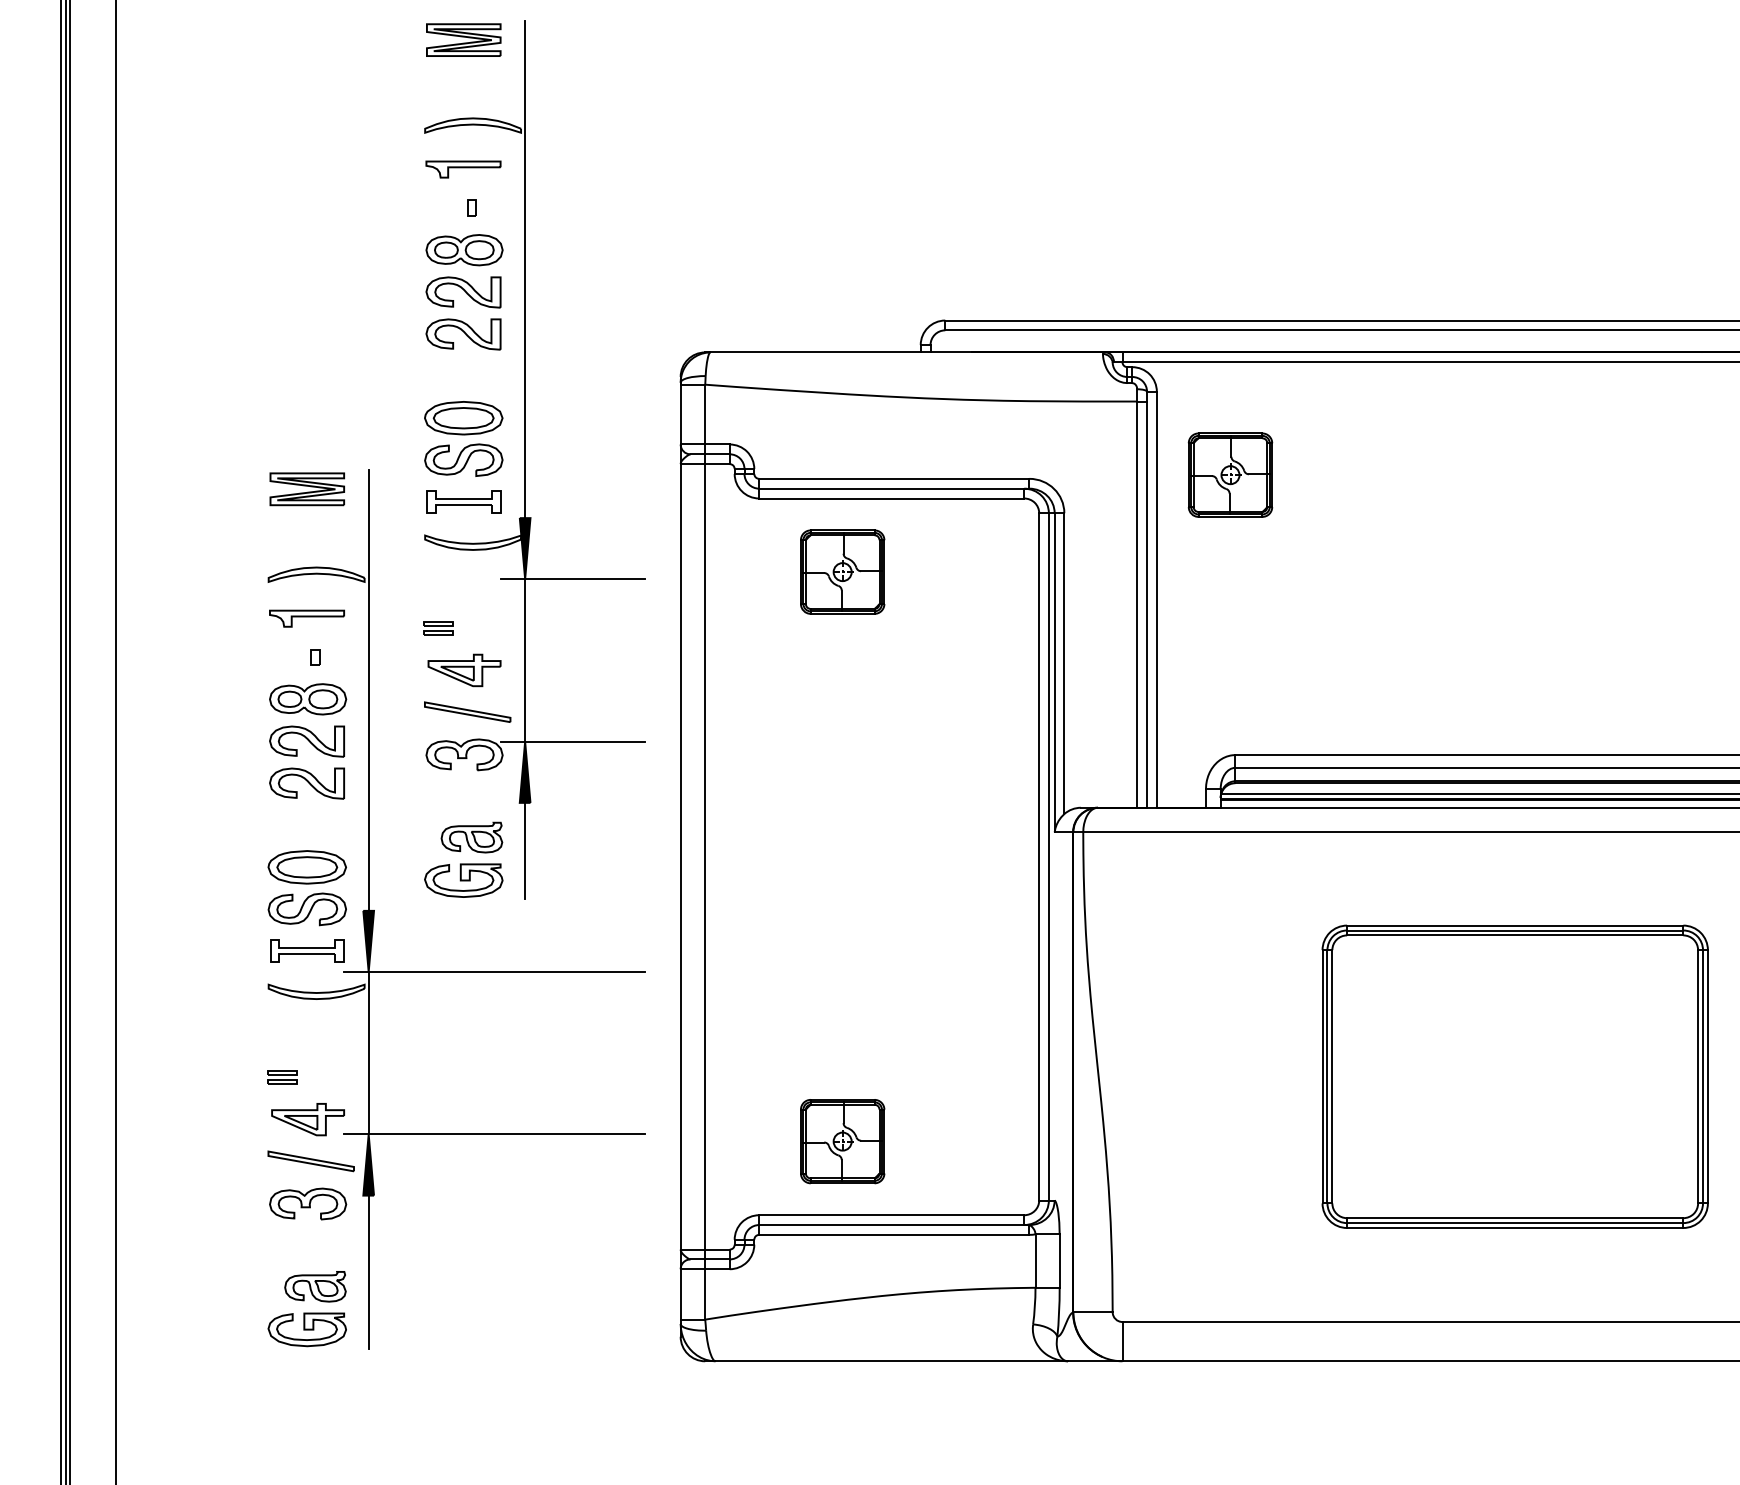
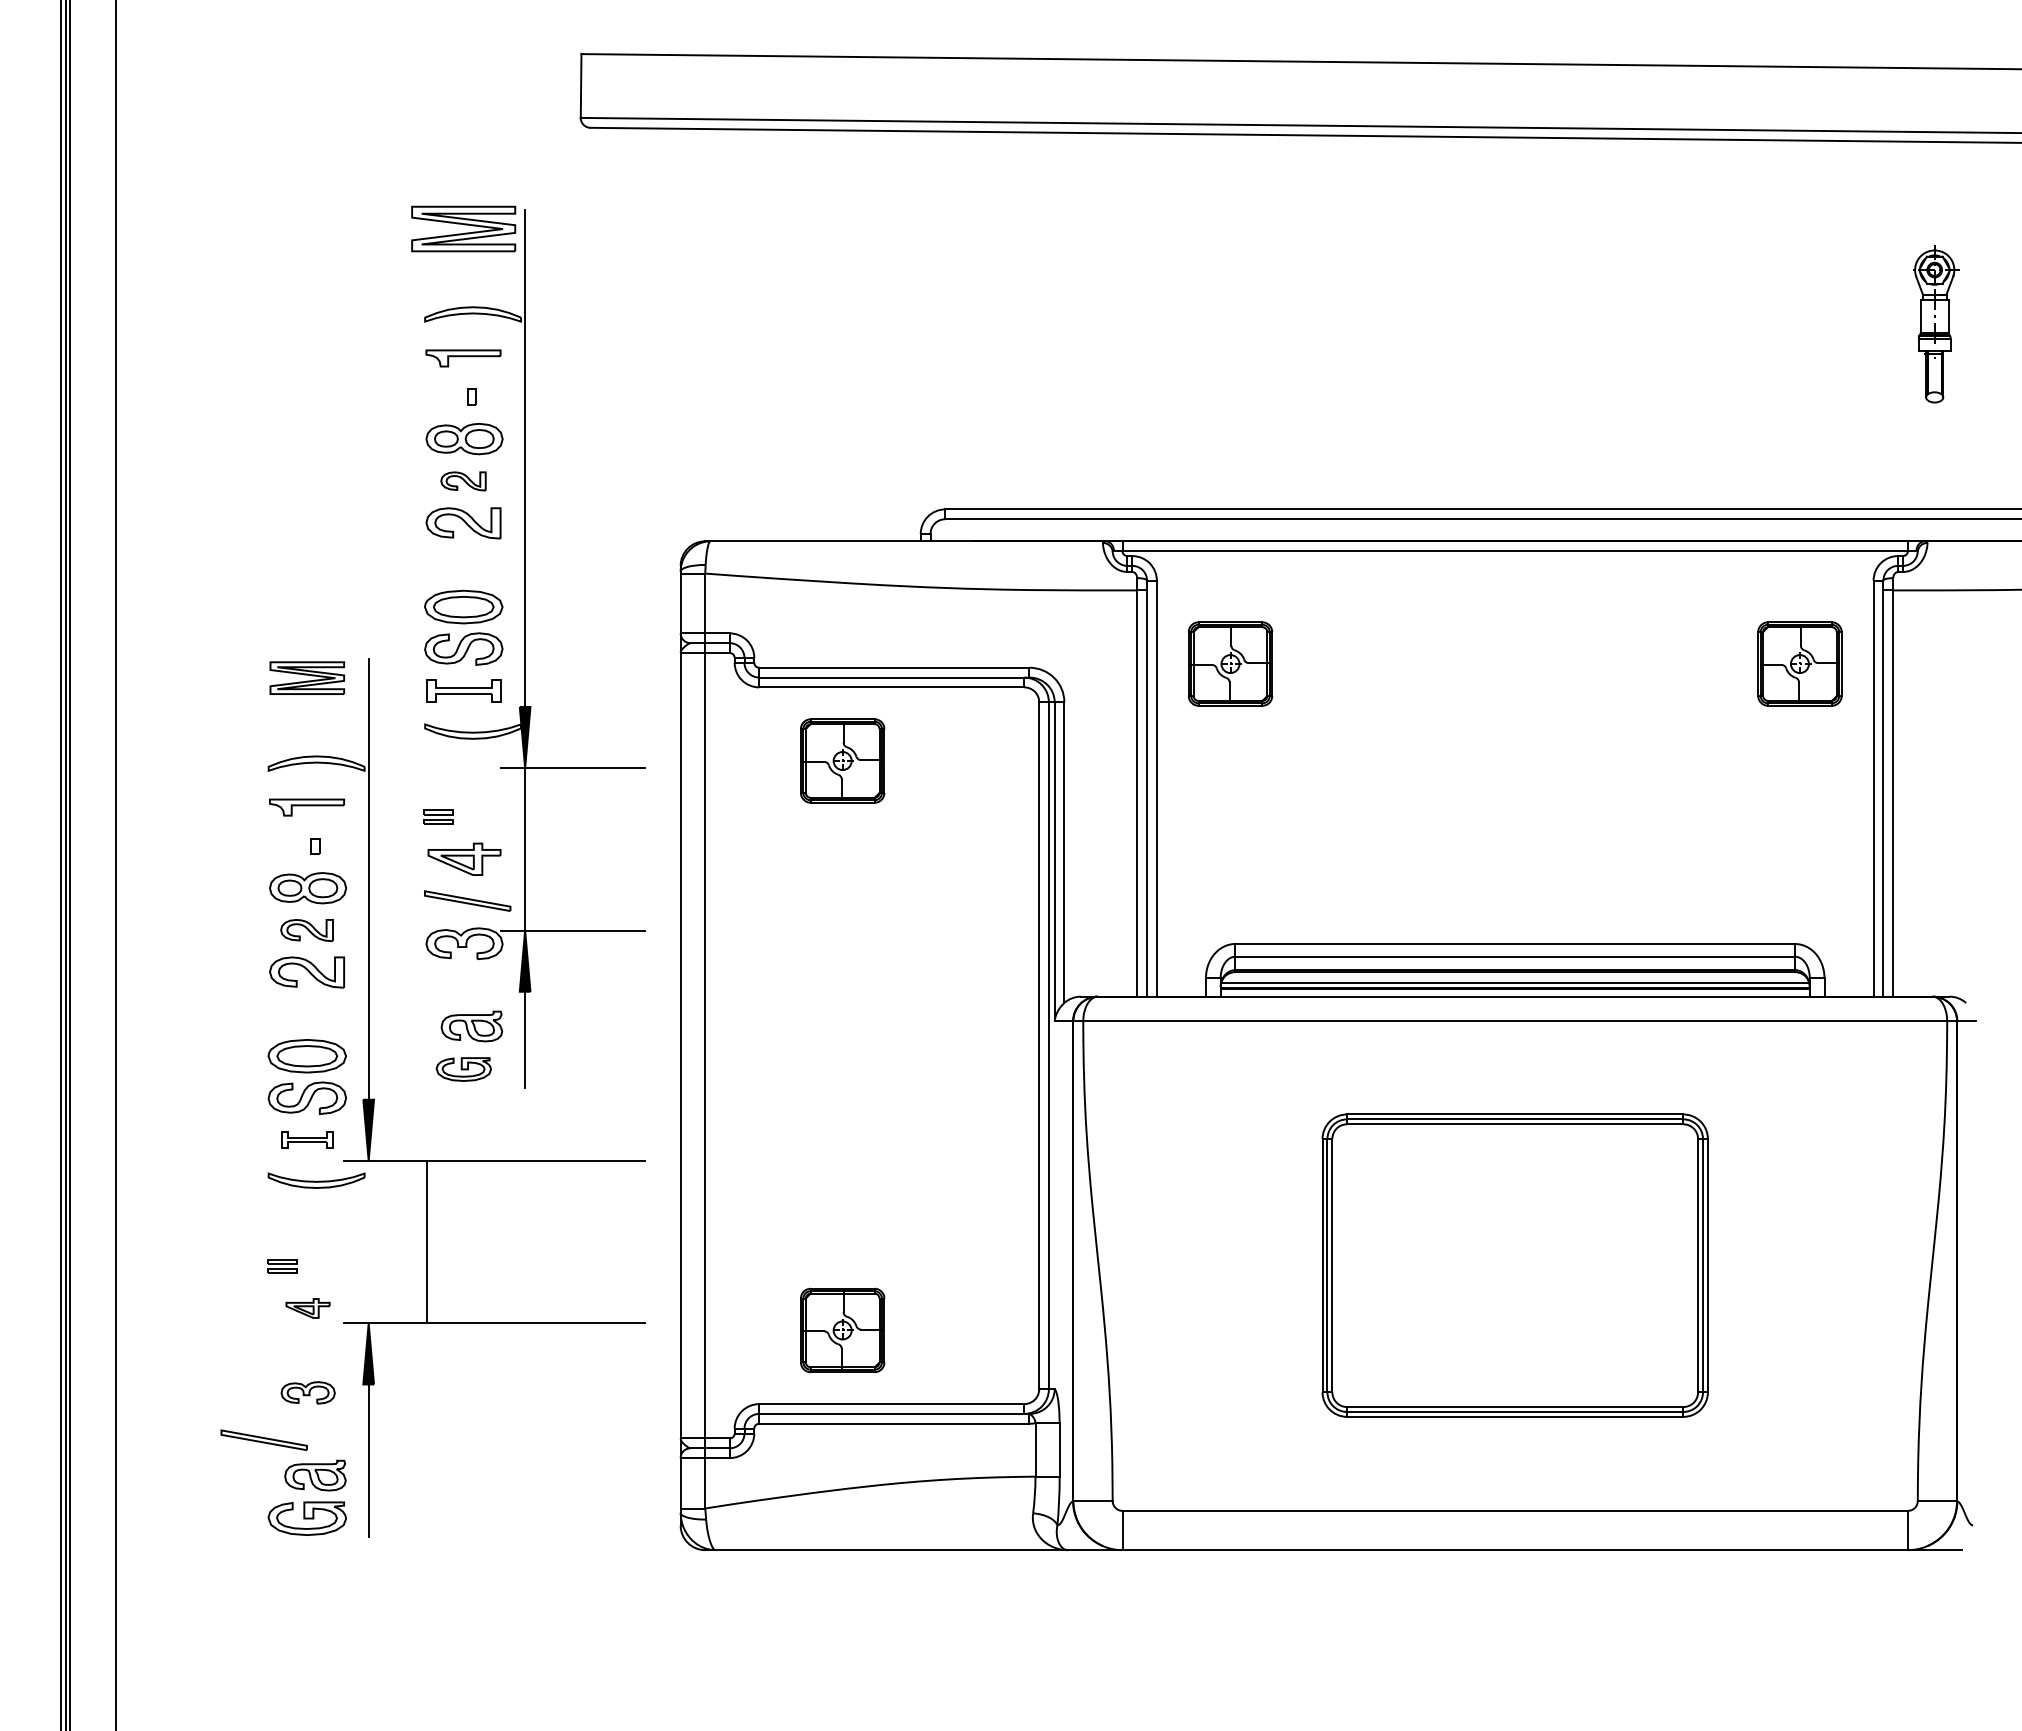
part: (463, 39) -> (463, 228), size x1.4
part: (463, 292) -> (463, 481), size x0.6
part: (306, 741) -> (306, 930), size x0.7
part: (463, 880) -> (463, 1069), size x0.7
part: (307, 950) -> (307, 1139), size x0.7
line: (368, 1052) -> (426, 1241), moved
part: (307, 1119) -> (307, 1308), size x0.6
part: (310, 1160) -> (263, 1439), moved
part: (308, 1203) -> (308, 1392), size x0.7

